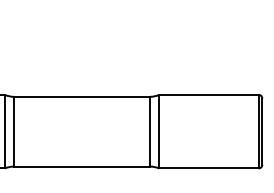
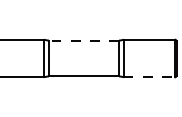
line: (81, 96) -> (83, 40), solid -> dashed
line: (209, 168) -> (149, 77), solid -> dashed

